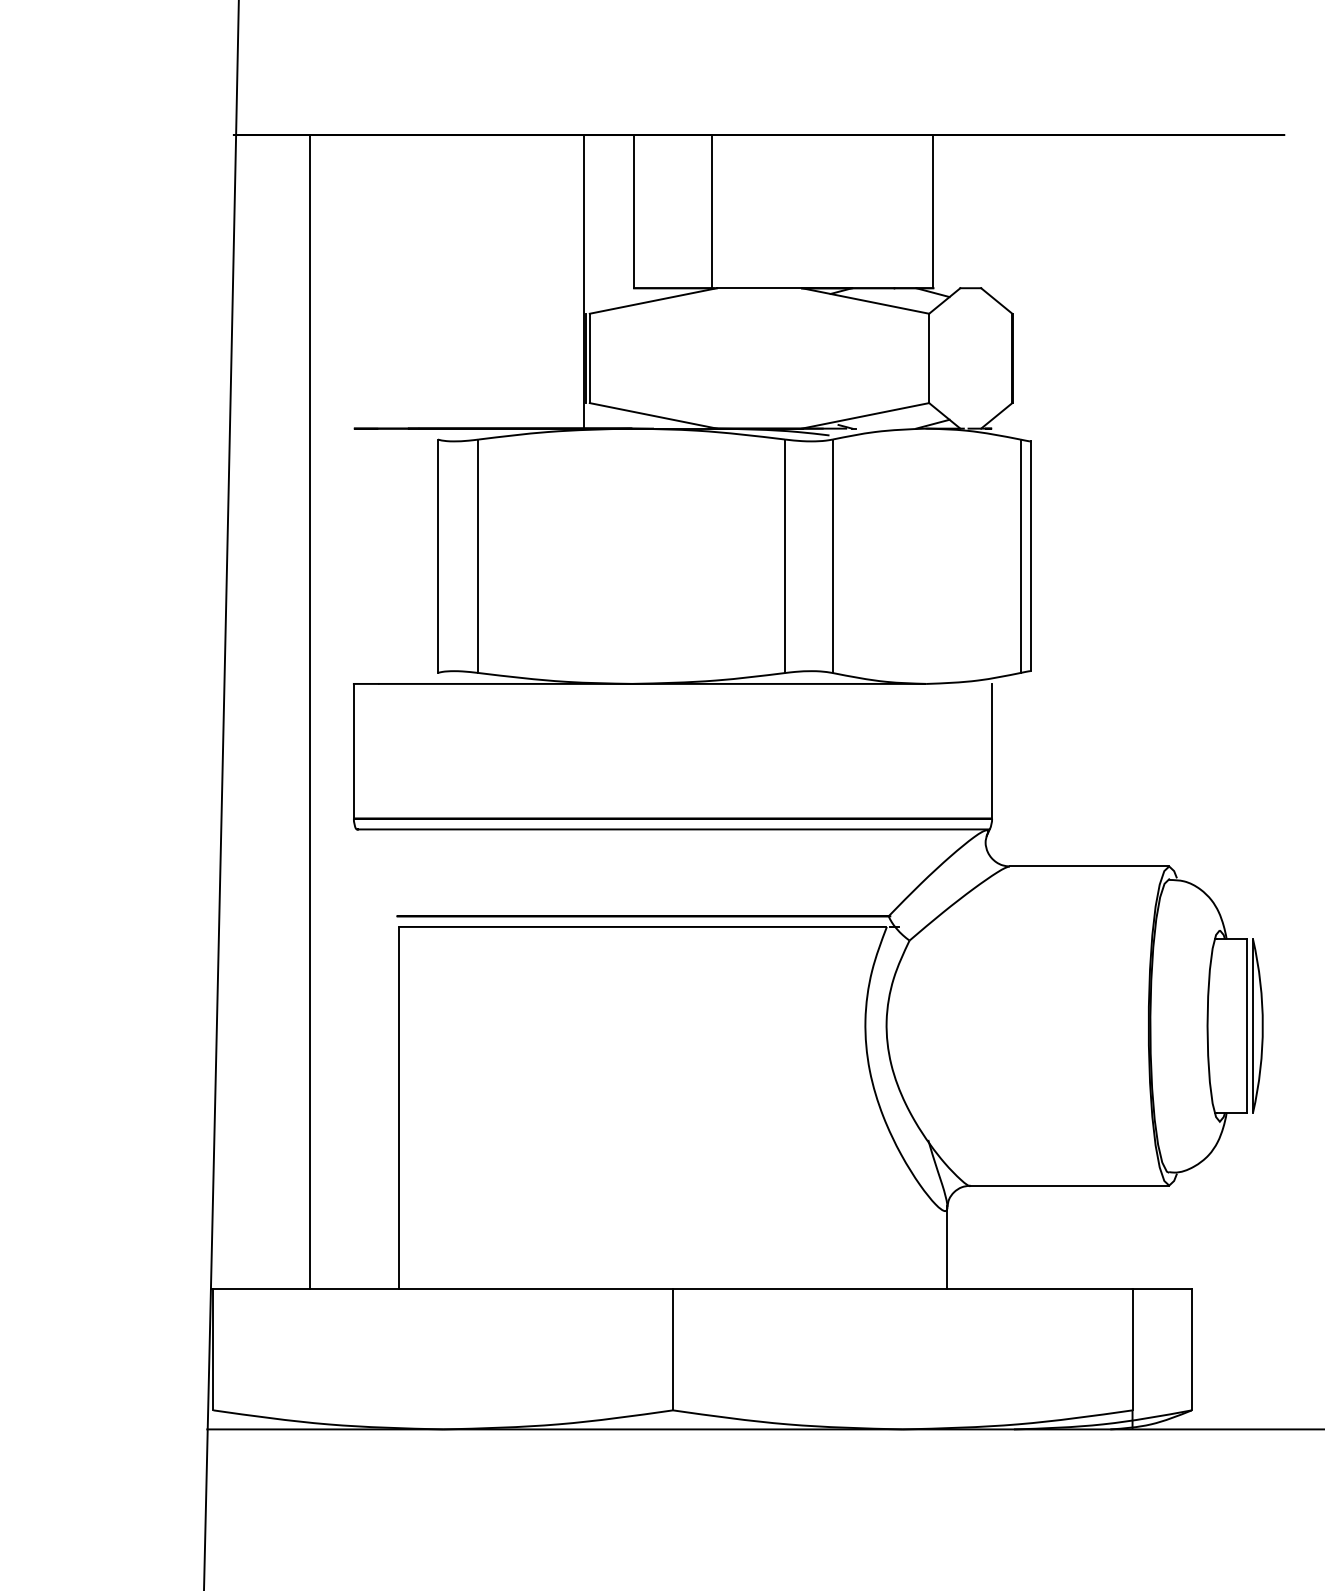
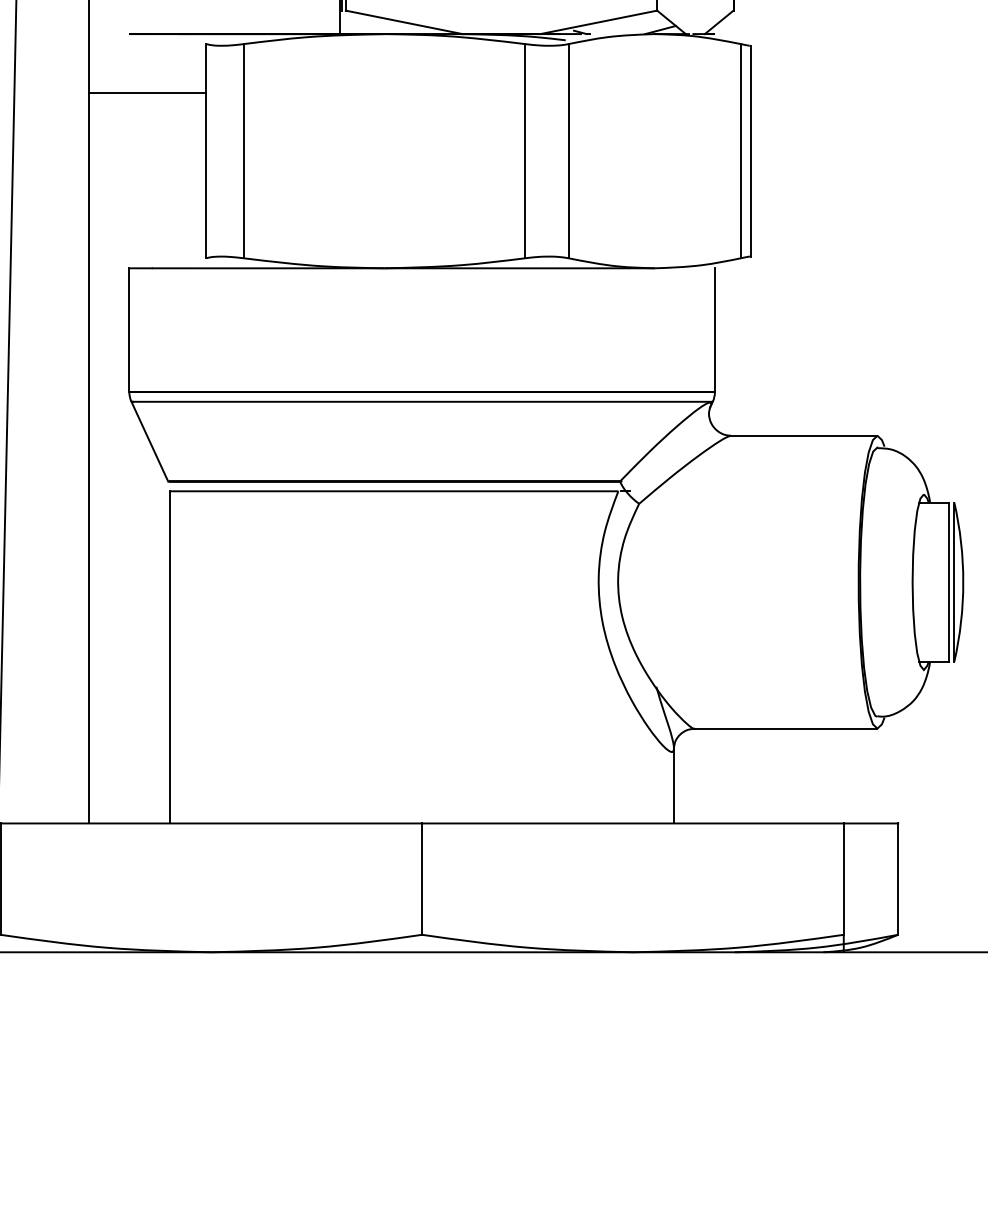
line: (373, 492) -> (147, 92), added
line: (376, 872) -> (150, 441), added

